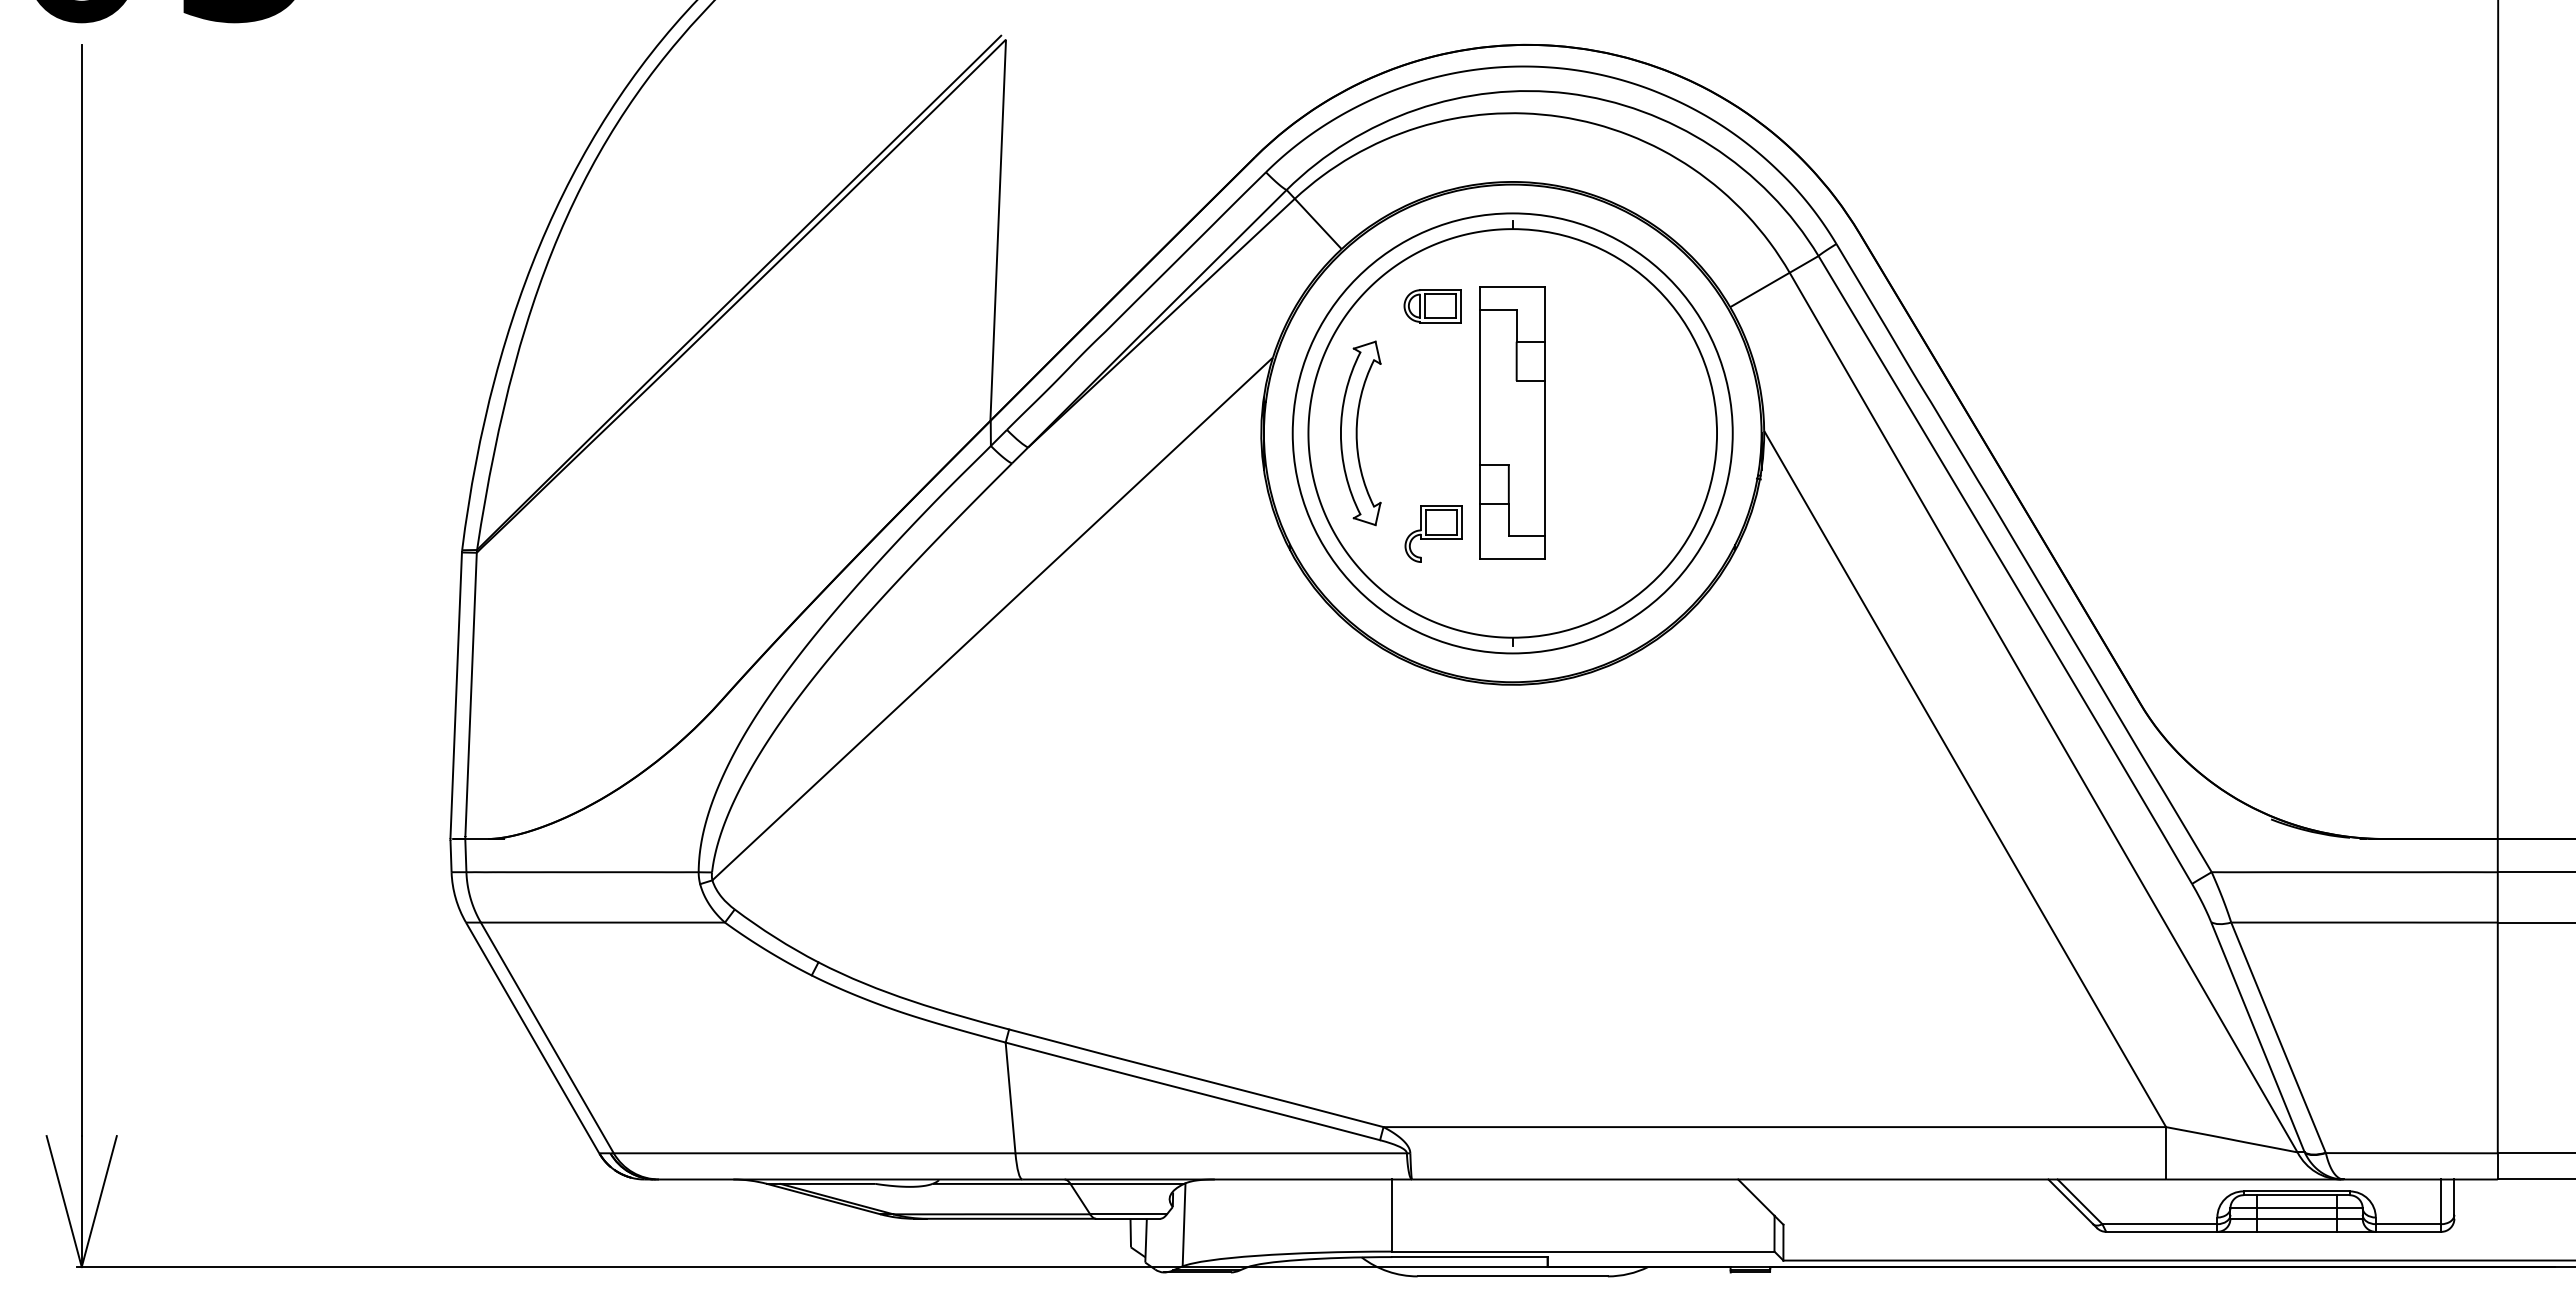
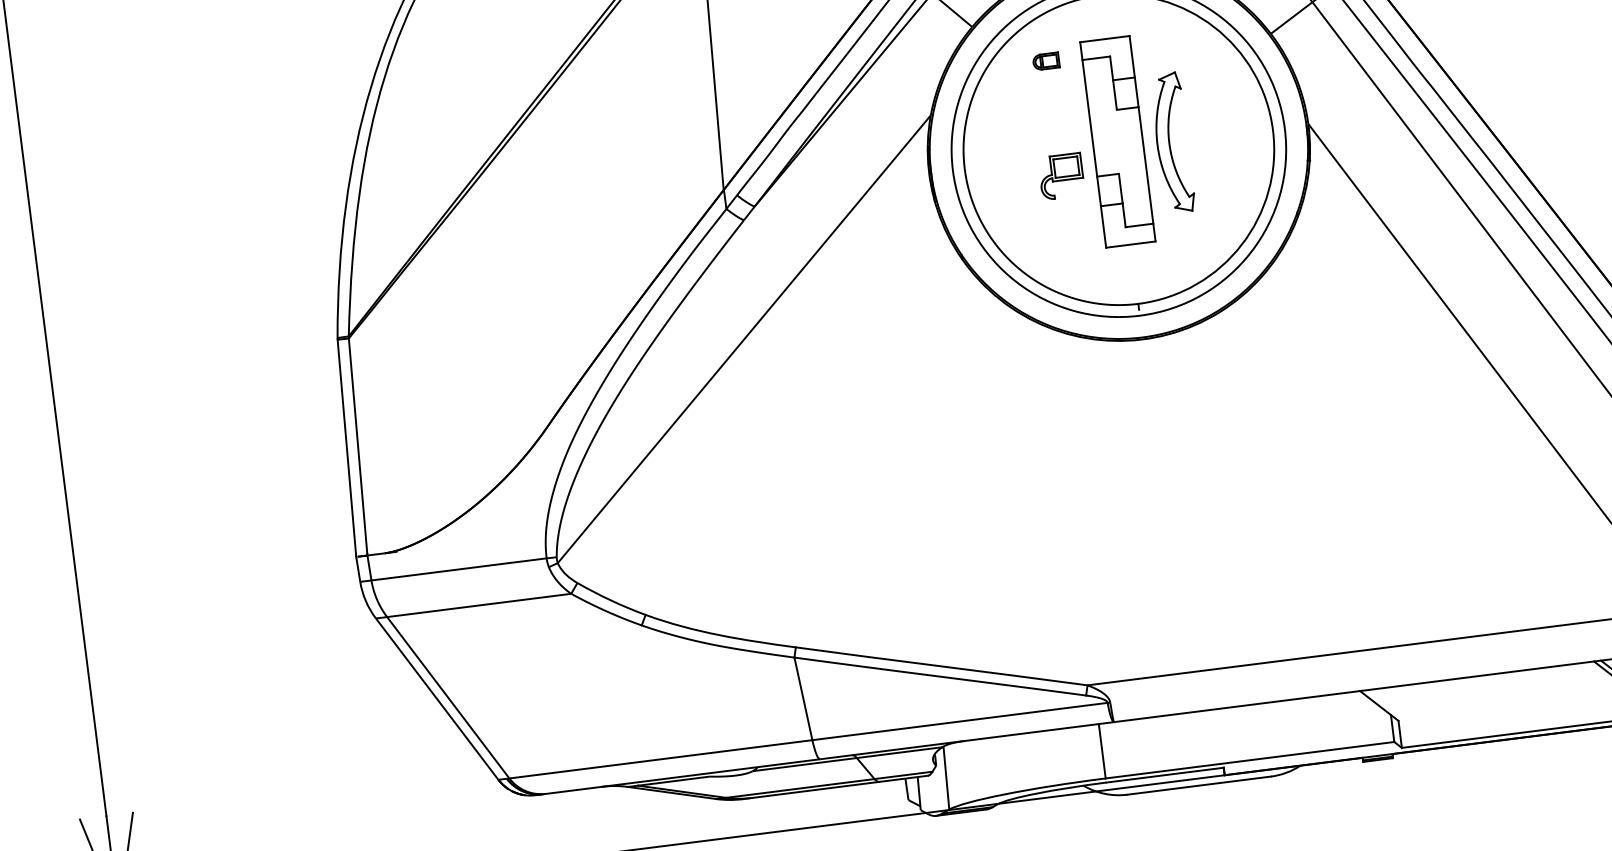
part: (1432, 306) -> (1046, 61), size x0.6
part: (1360, 433) -> (1172, 143), moved
part: (1433, 533) -> (1061, 176), moved

